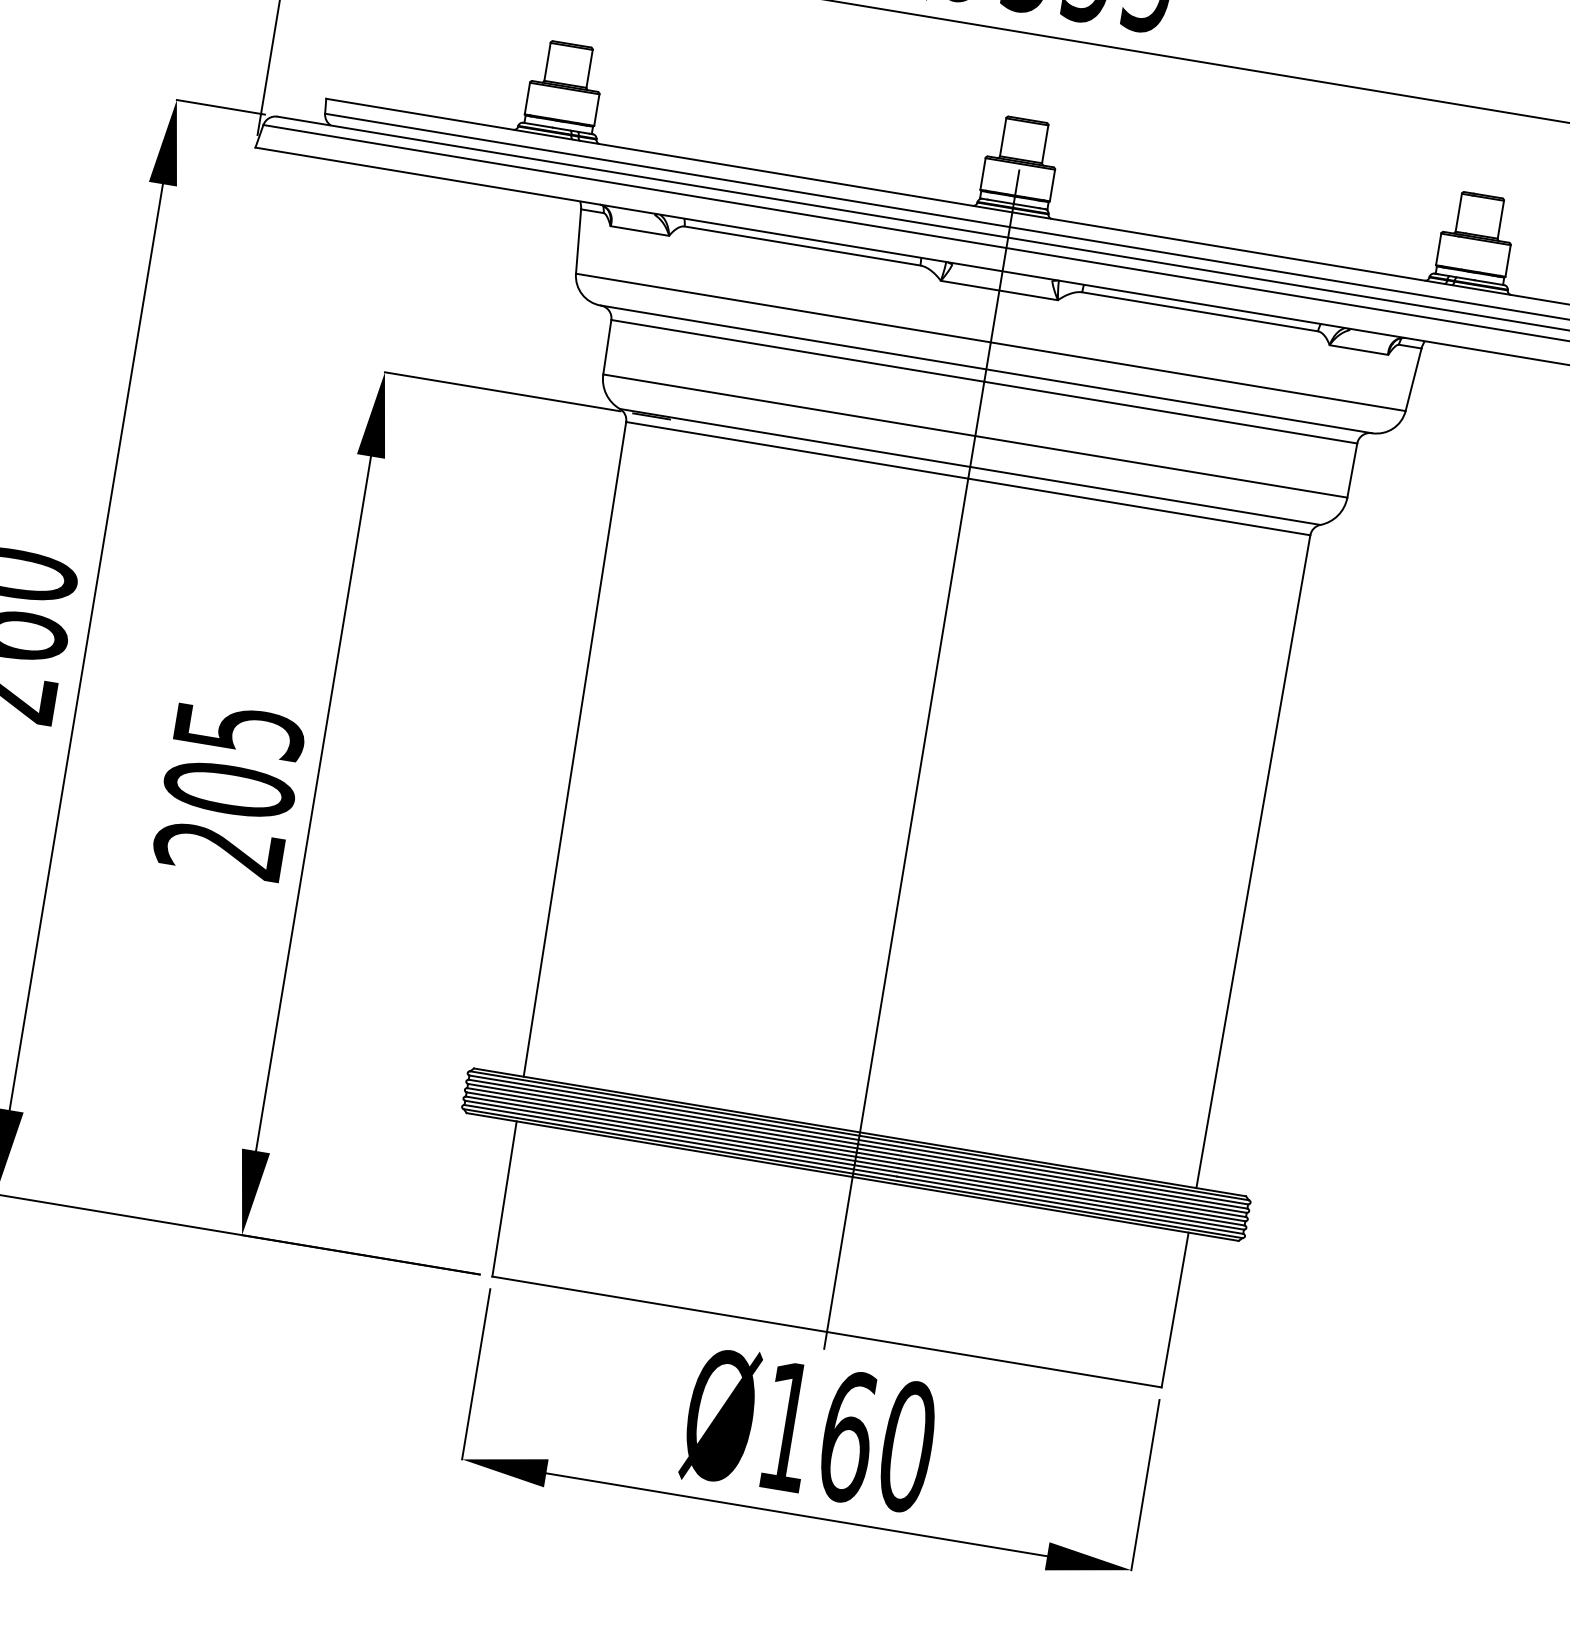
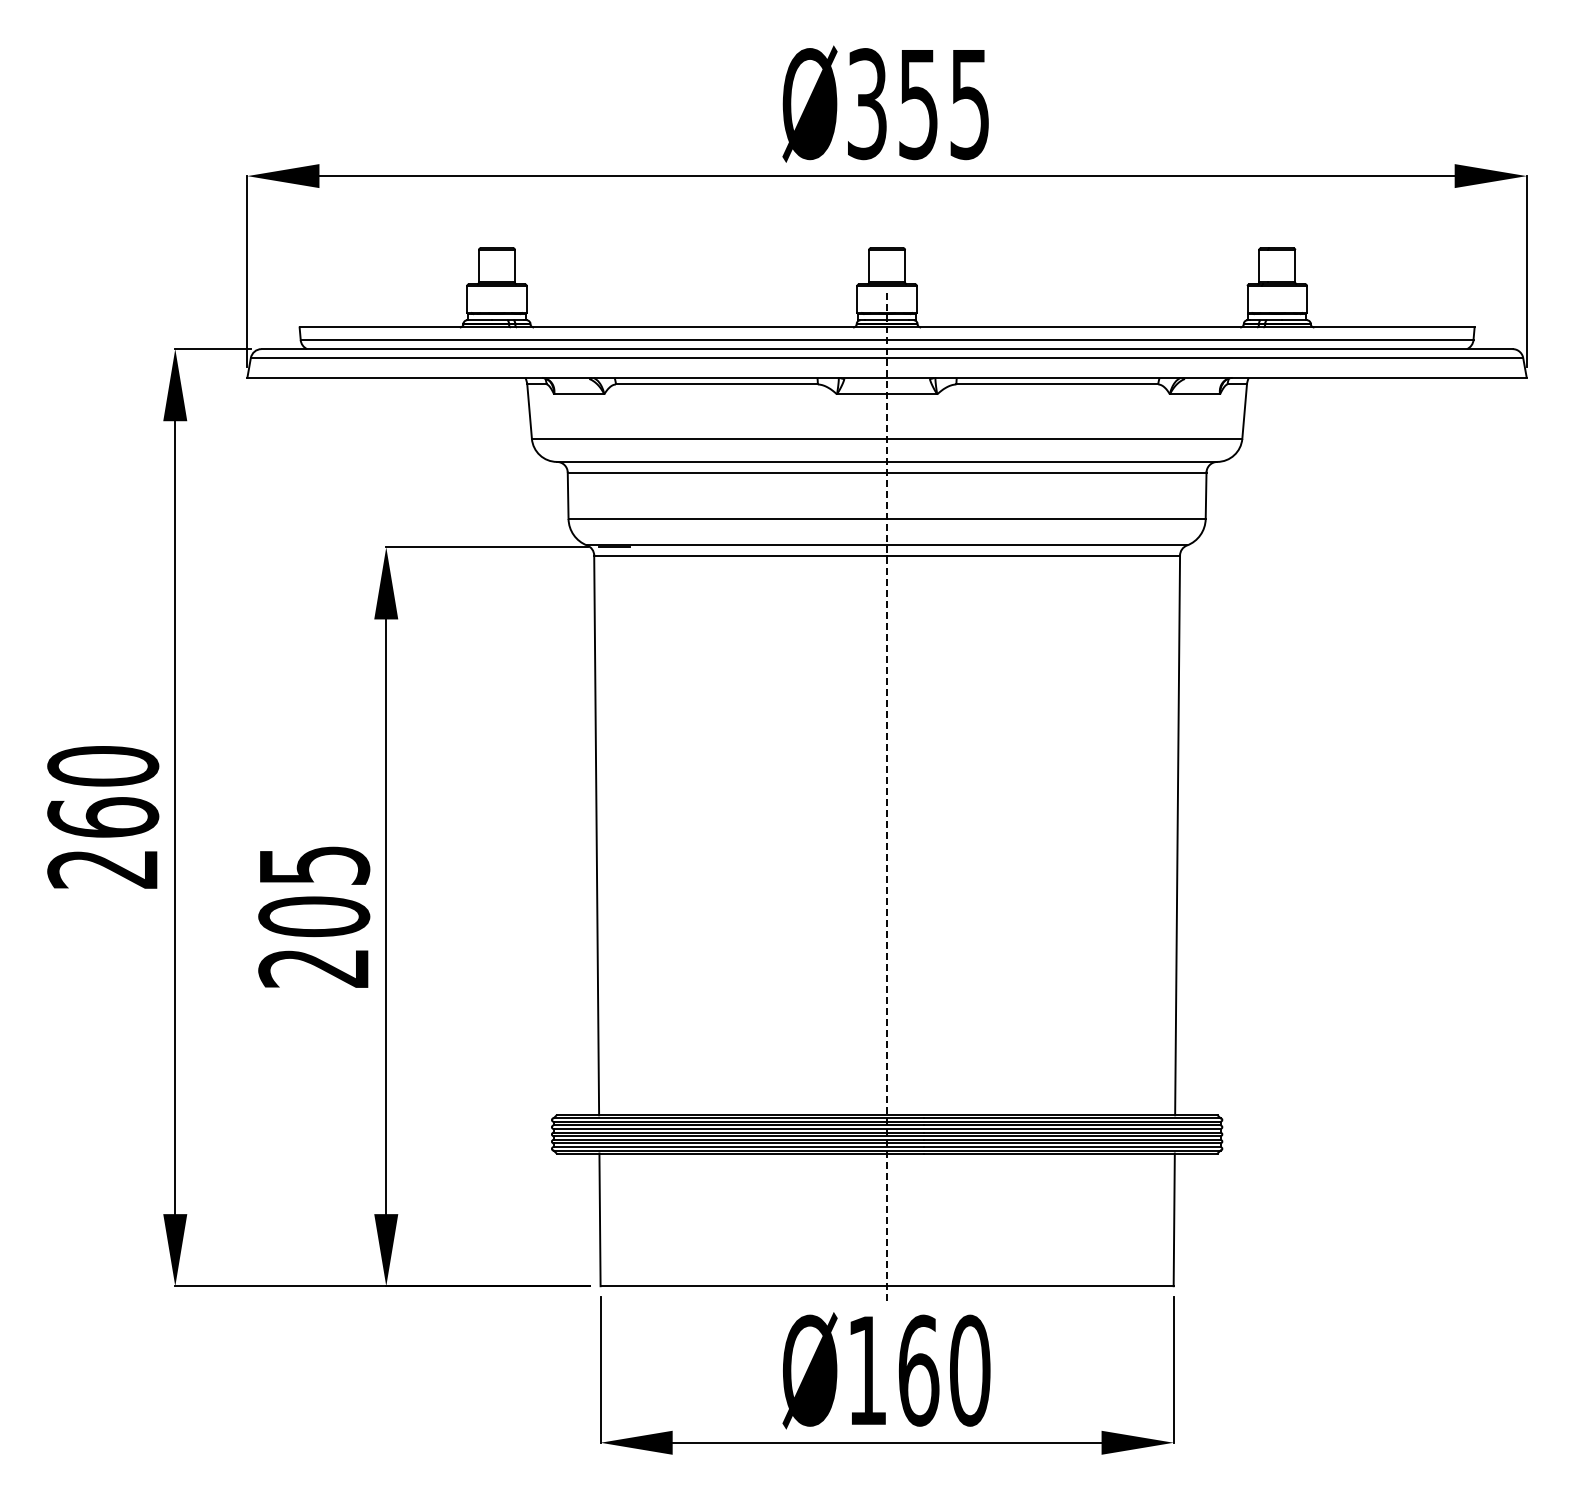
line: (922, 760) -> (887, 796), solid -> dashed

